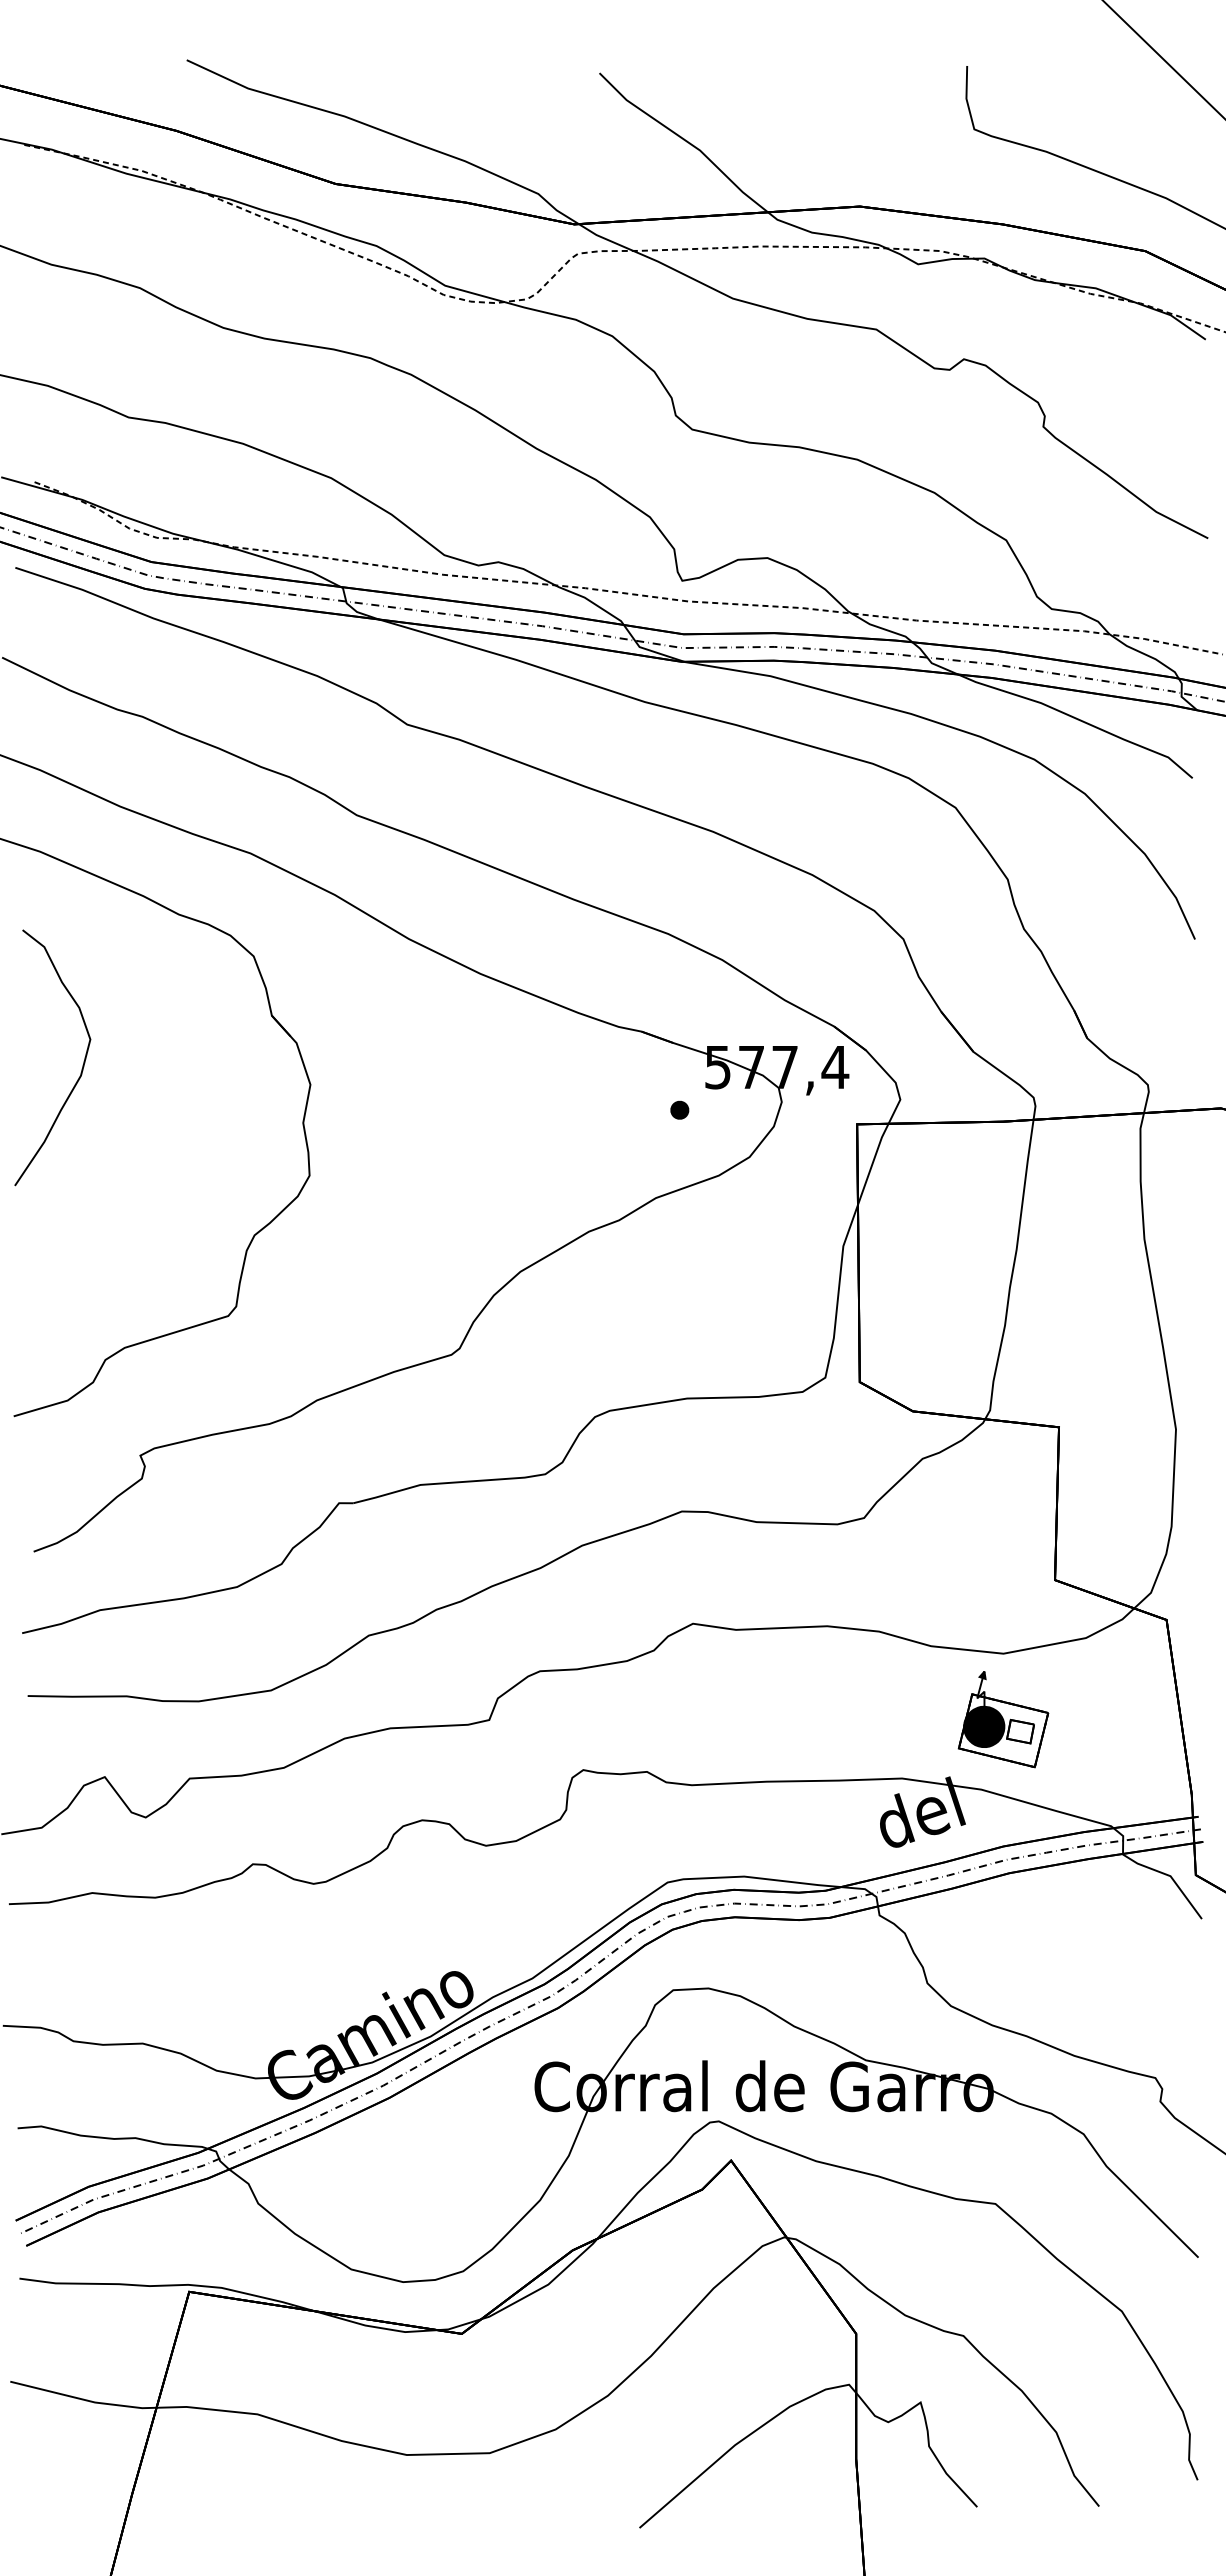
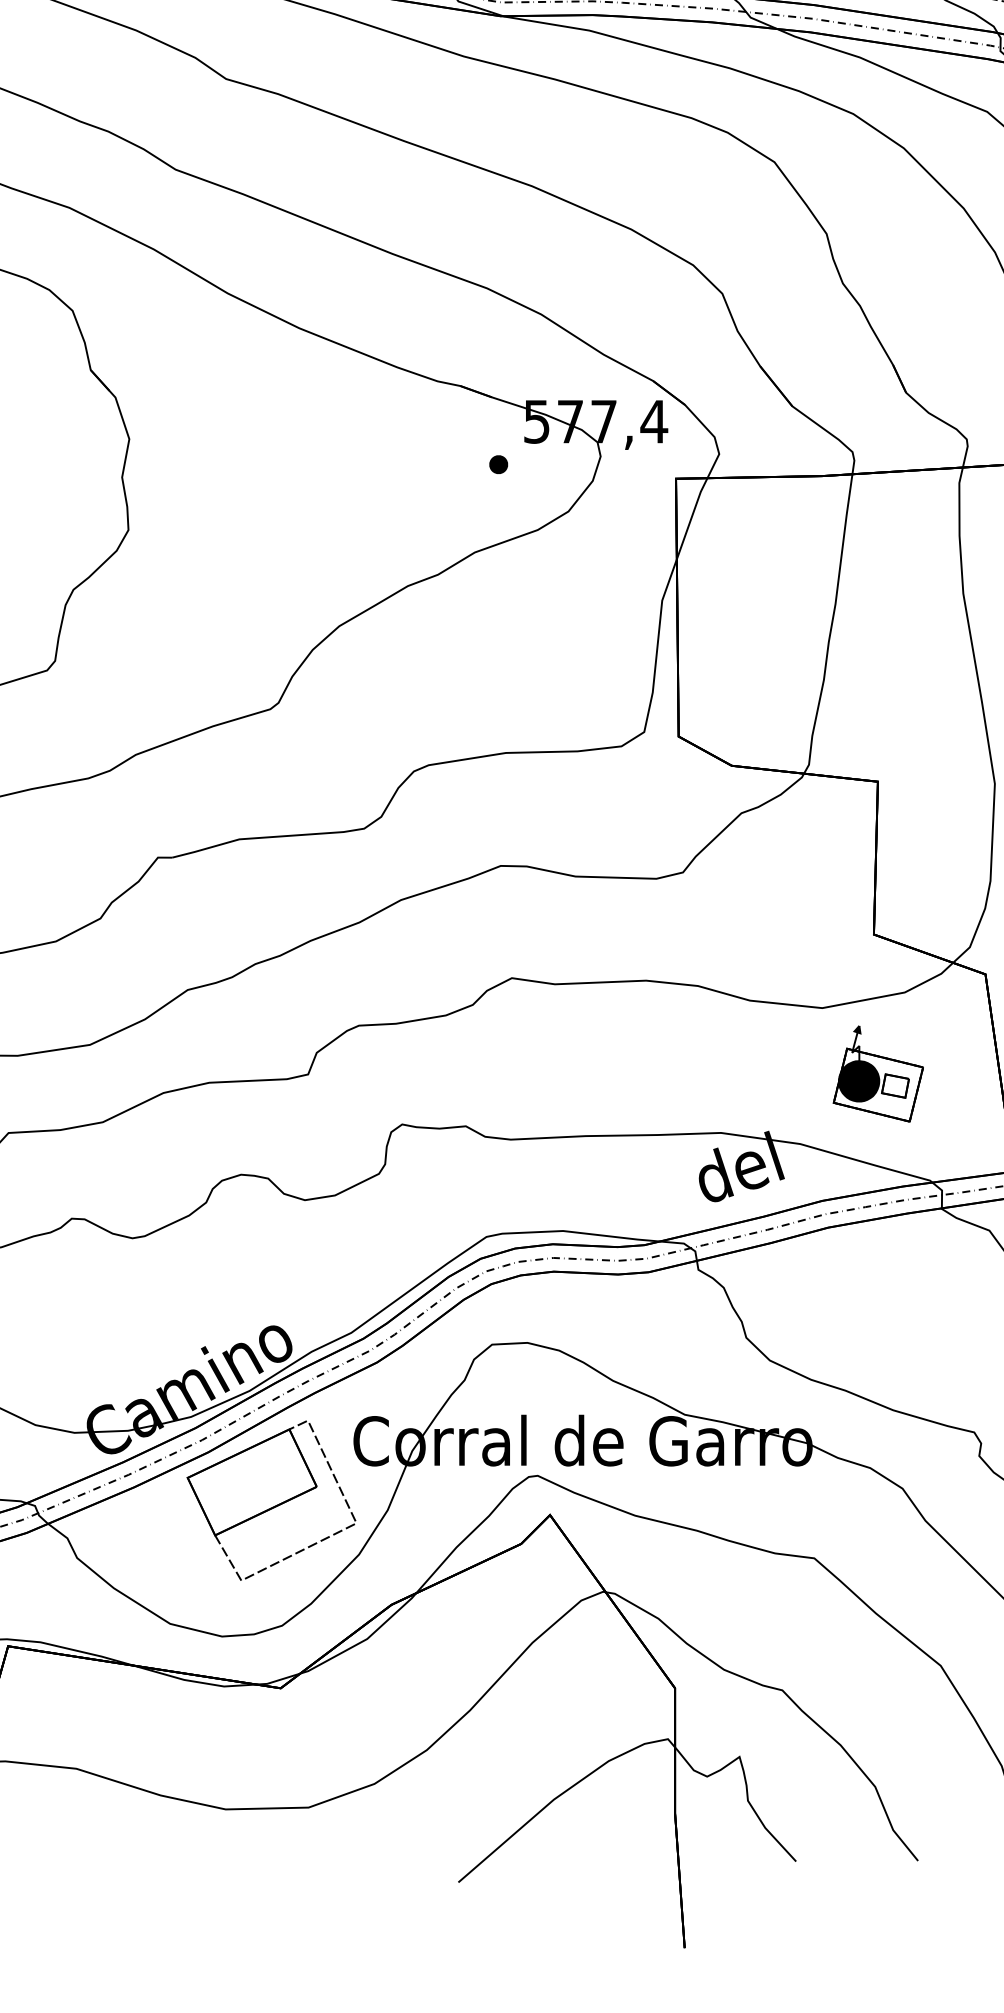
part: (1003, 1719) -> (878, 1073), moved
part: (452, 2146) -> (271, 1500), added

